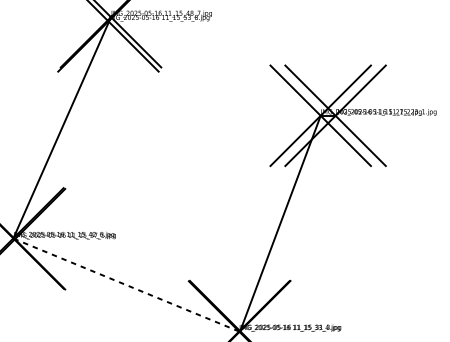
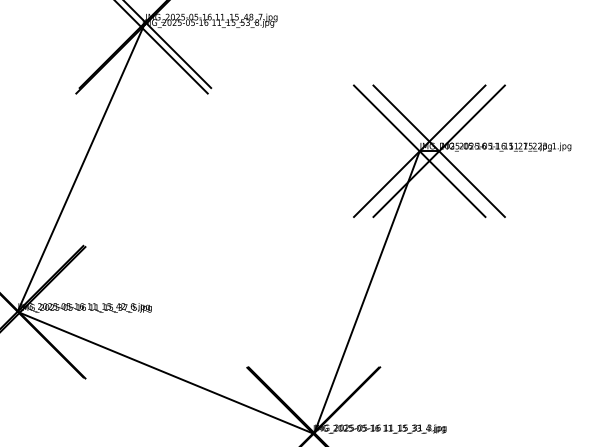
line: (127, 285) -> (166, 373), dashed -> solid

